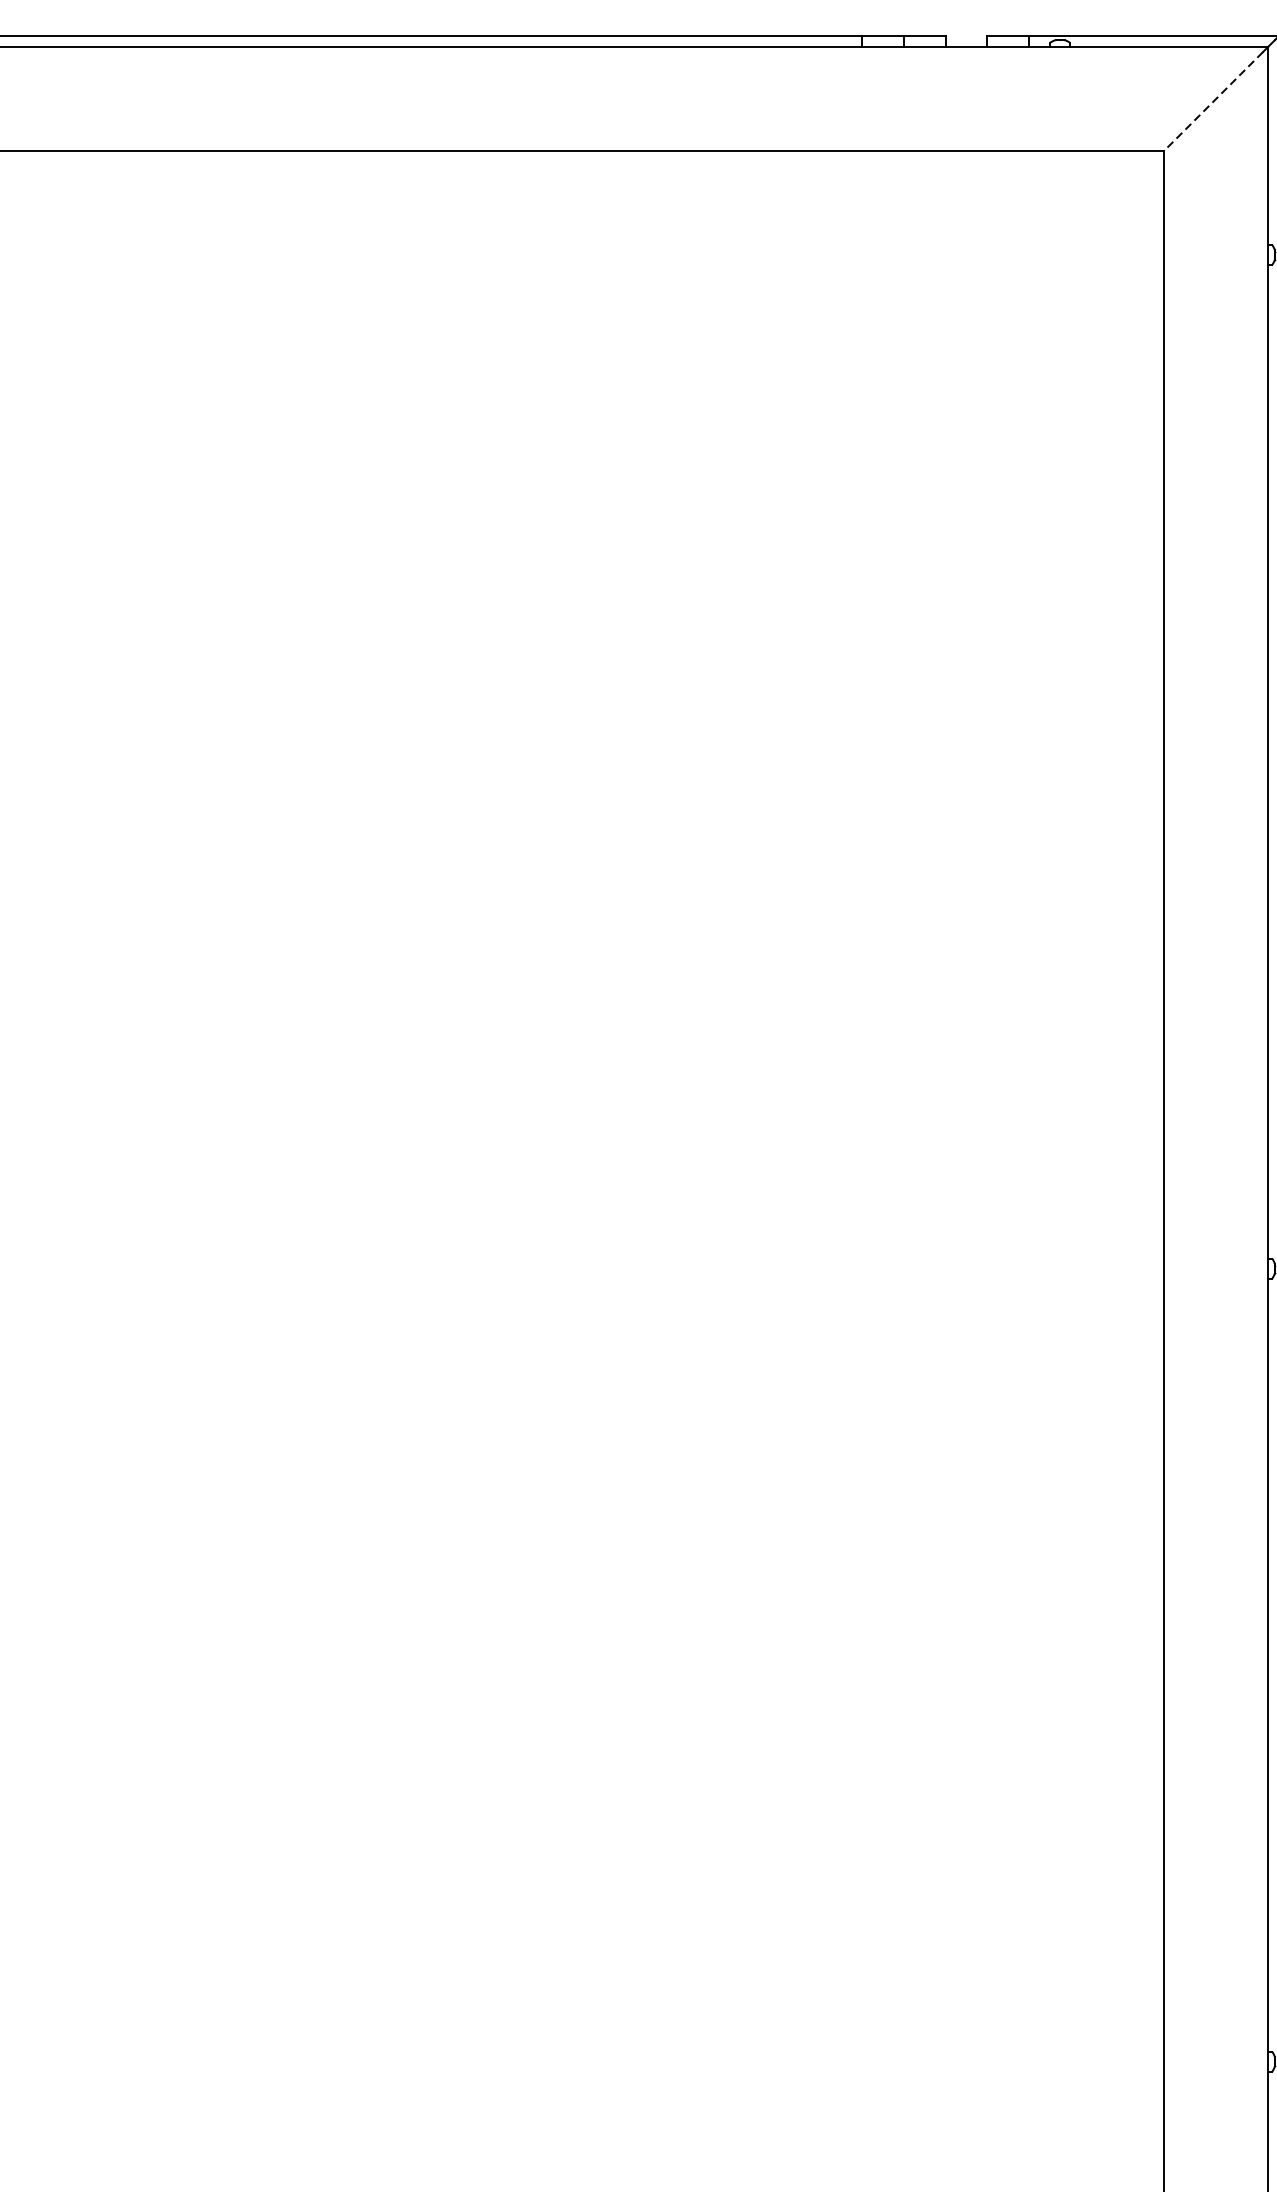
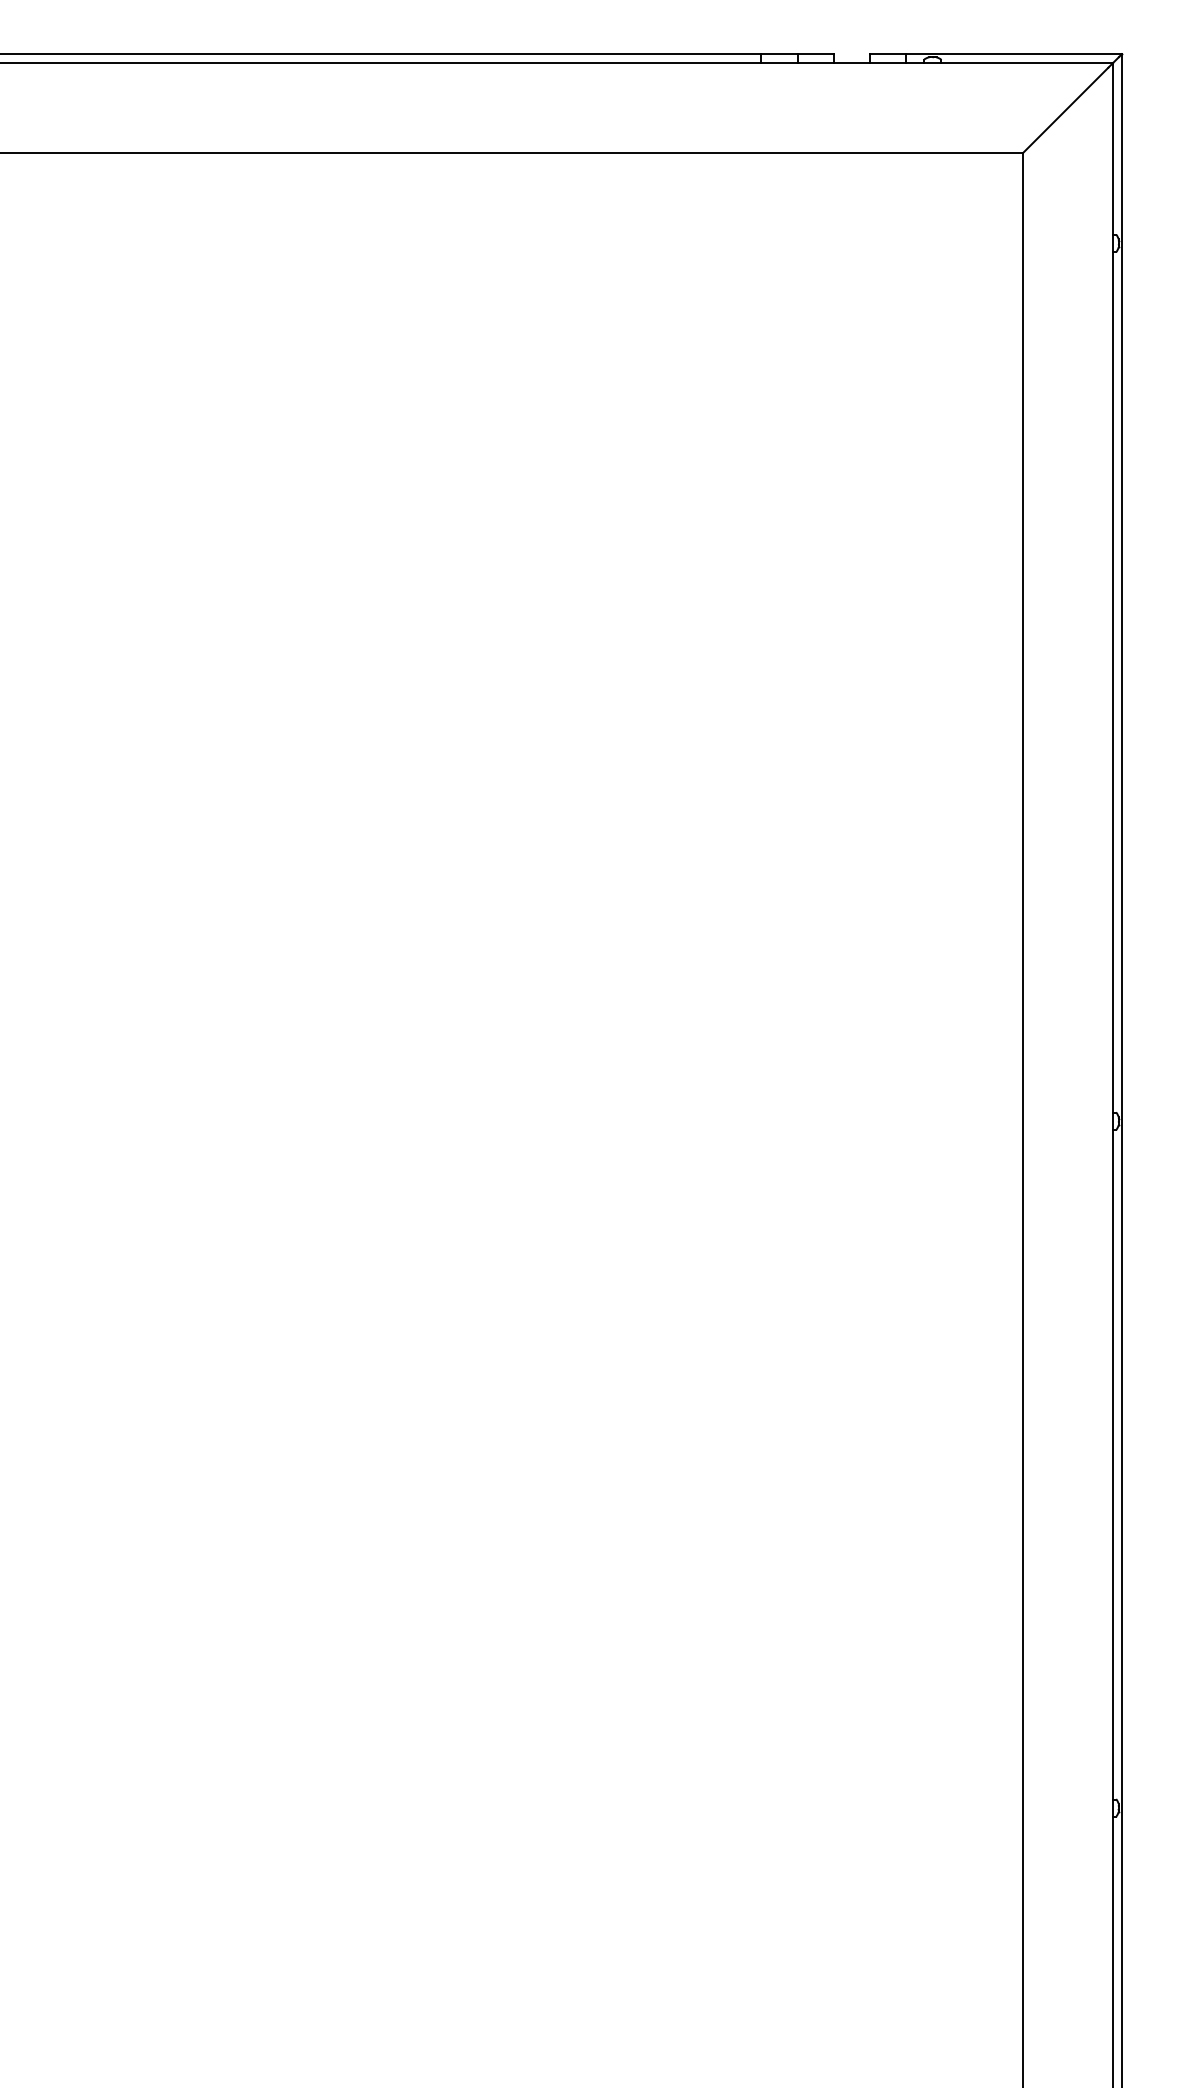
line: (1213, 101) -> (1065, 110), dashed -> solid

